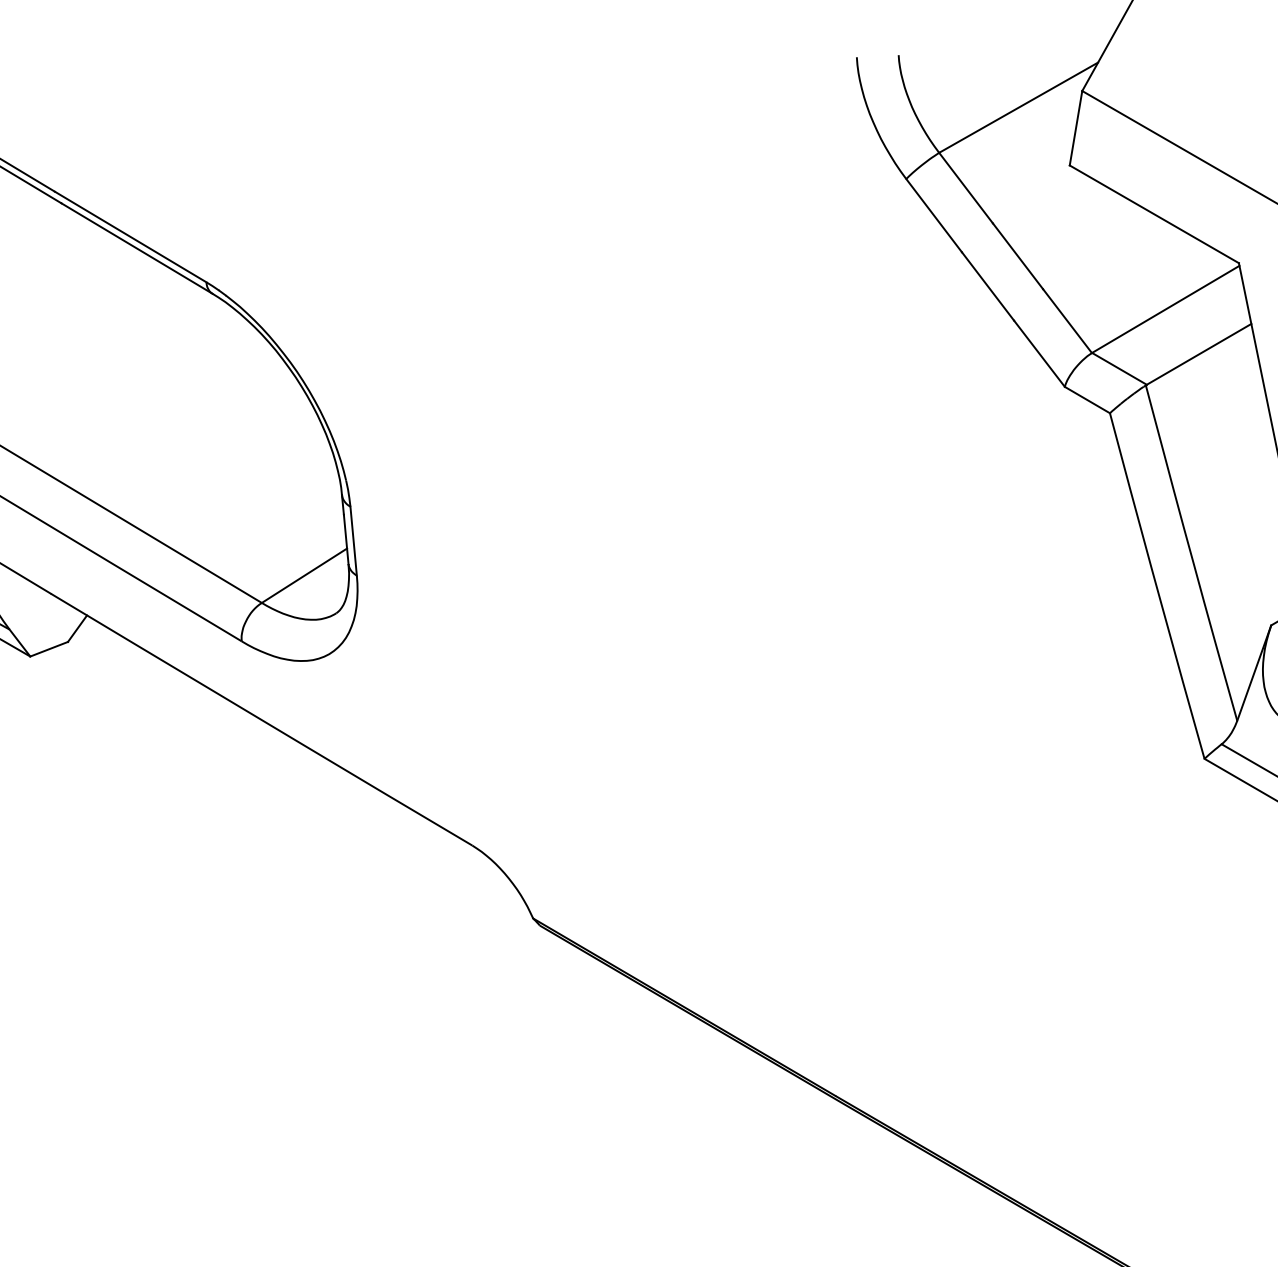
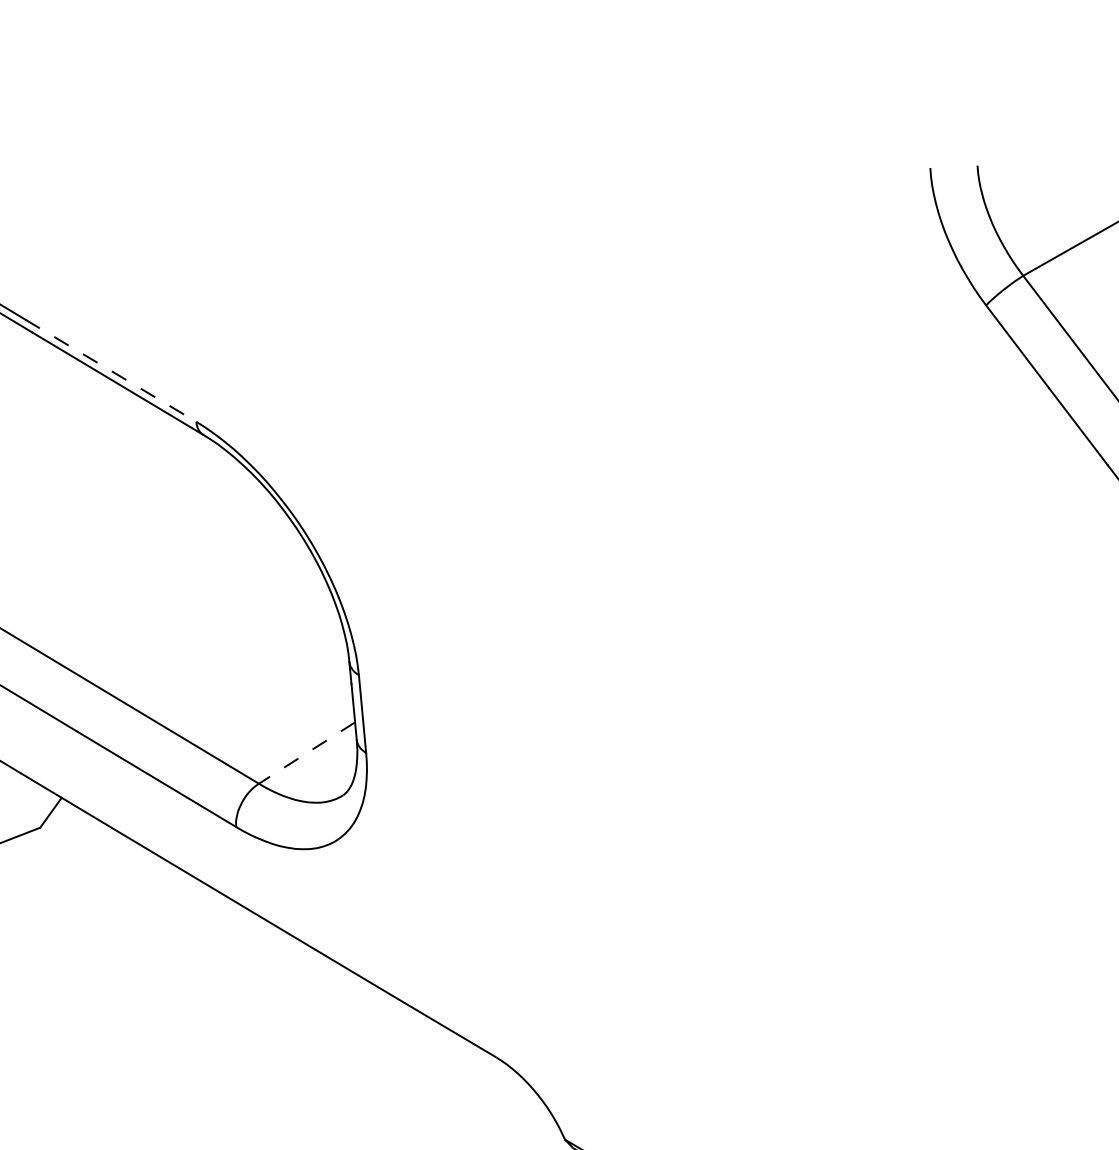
line: (131, 237) -> (111, 371), solid -> dashed
line: (304, 575) -> (307, 752), solid -> dashed

